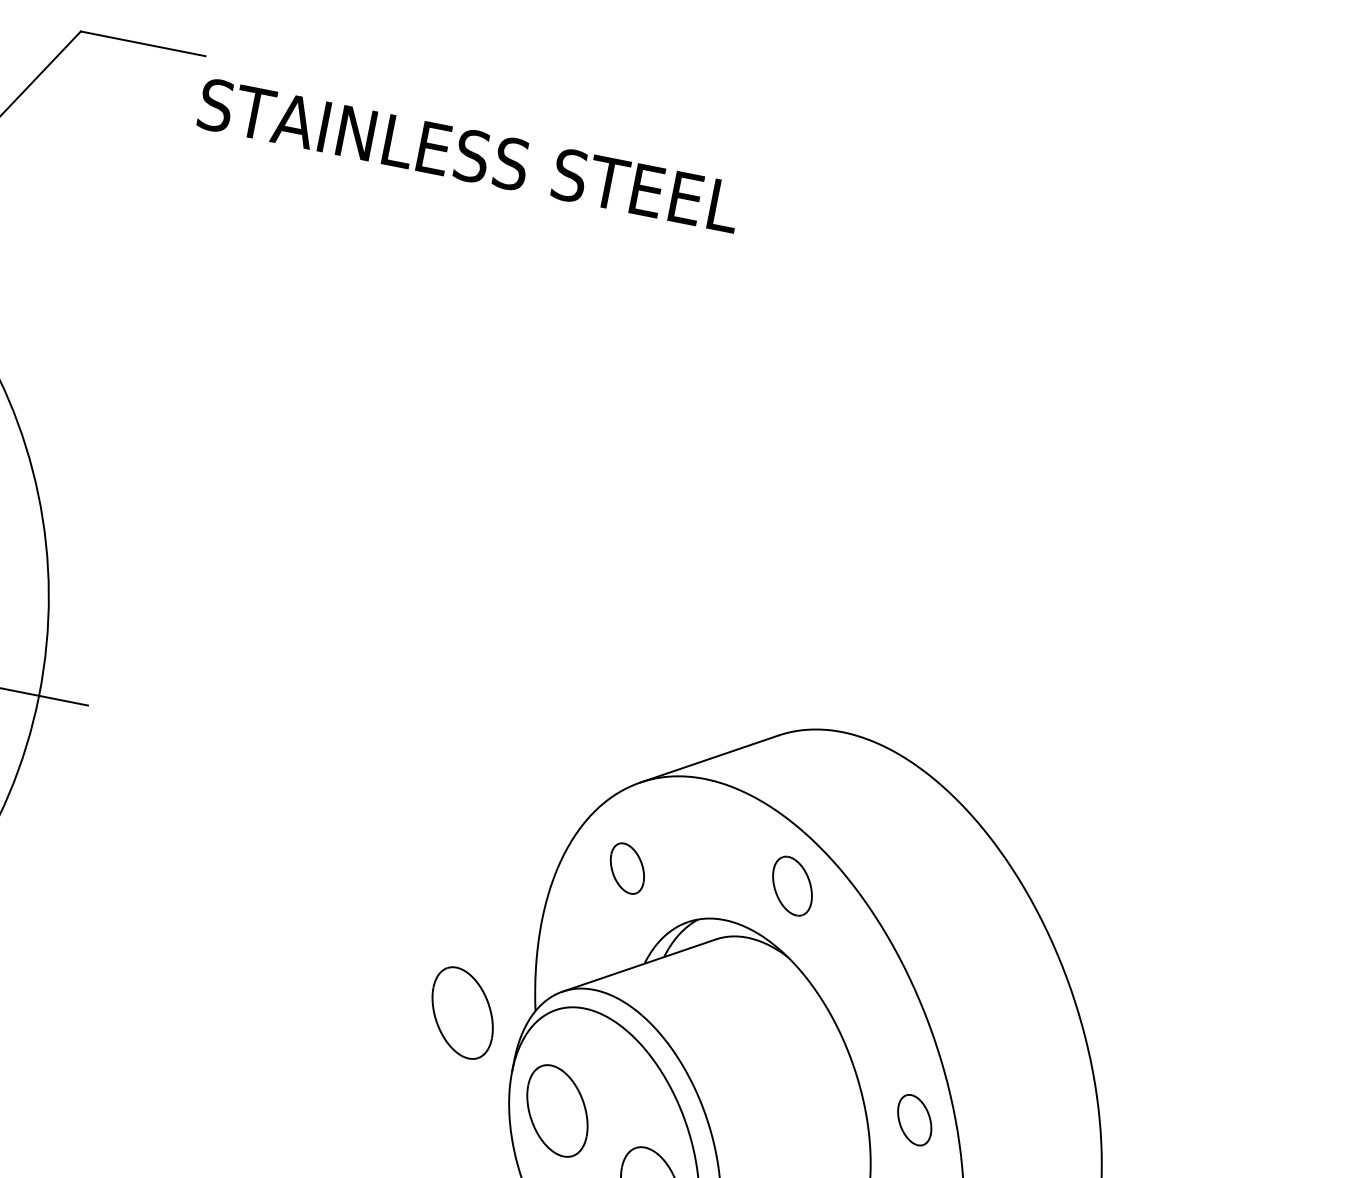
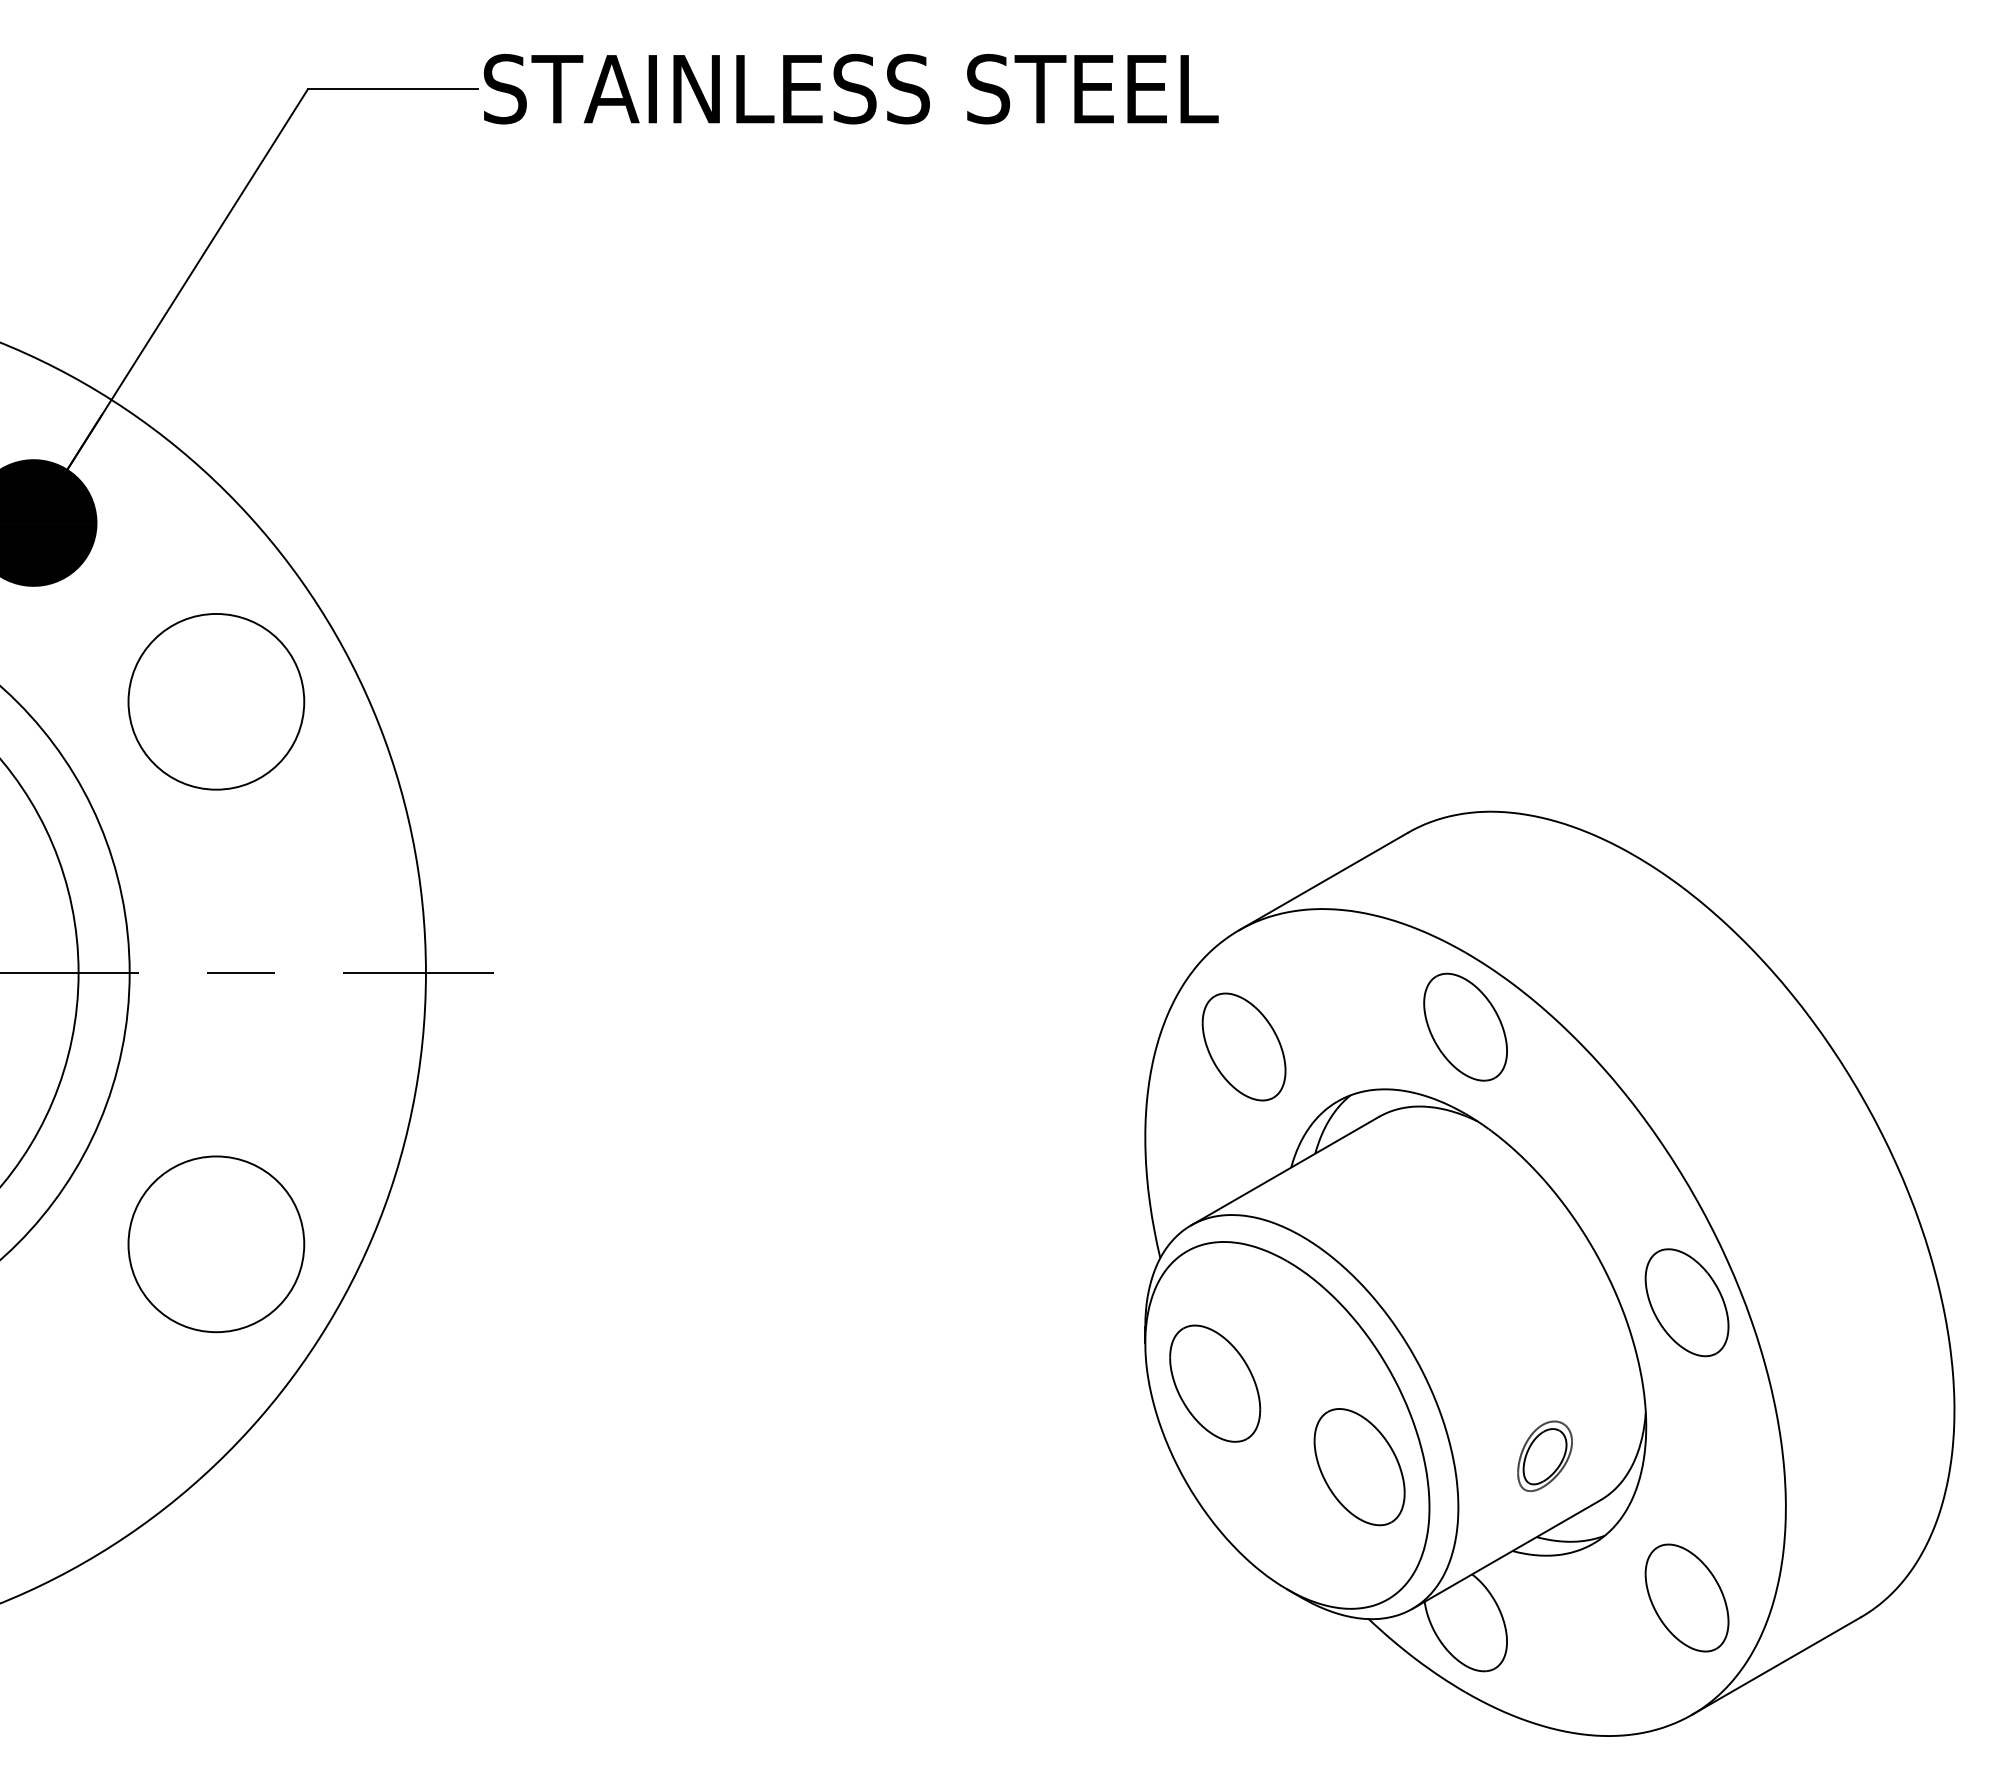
text: (469, 155) -> (850, 89), moved
part: (627, 868) -> (1243, 1046), size x1.67
part: (792, 885) -> (1465, 1026), size x1.43
part: (462, 1012) -> (1065, 1279), removed
part: (914, 1119) -> (1686, 1302), size x1.67

